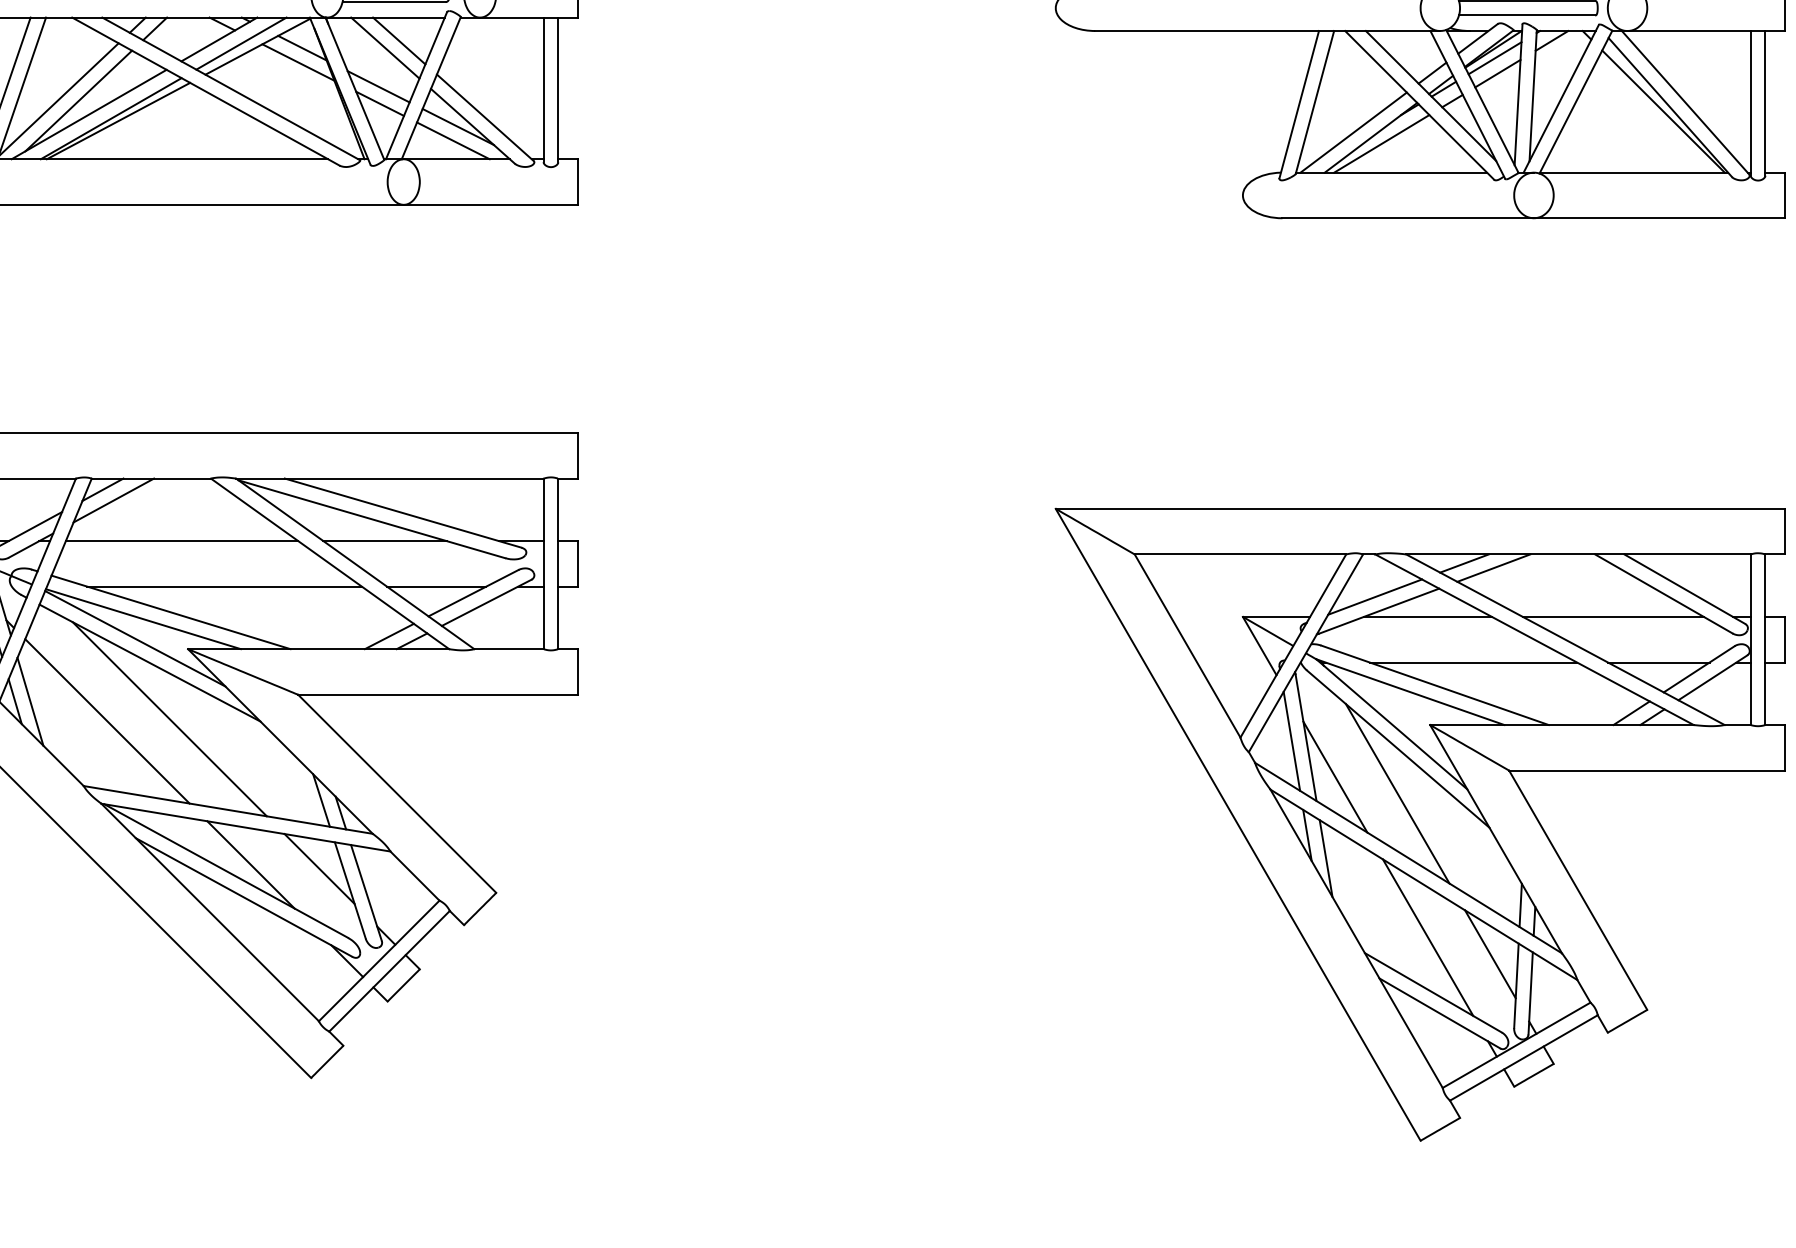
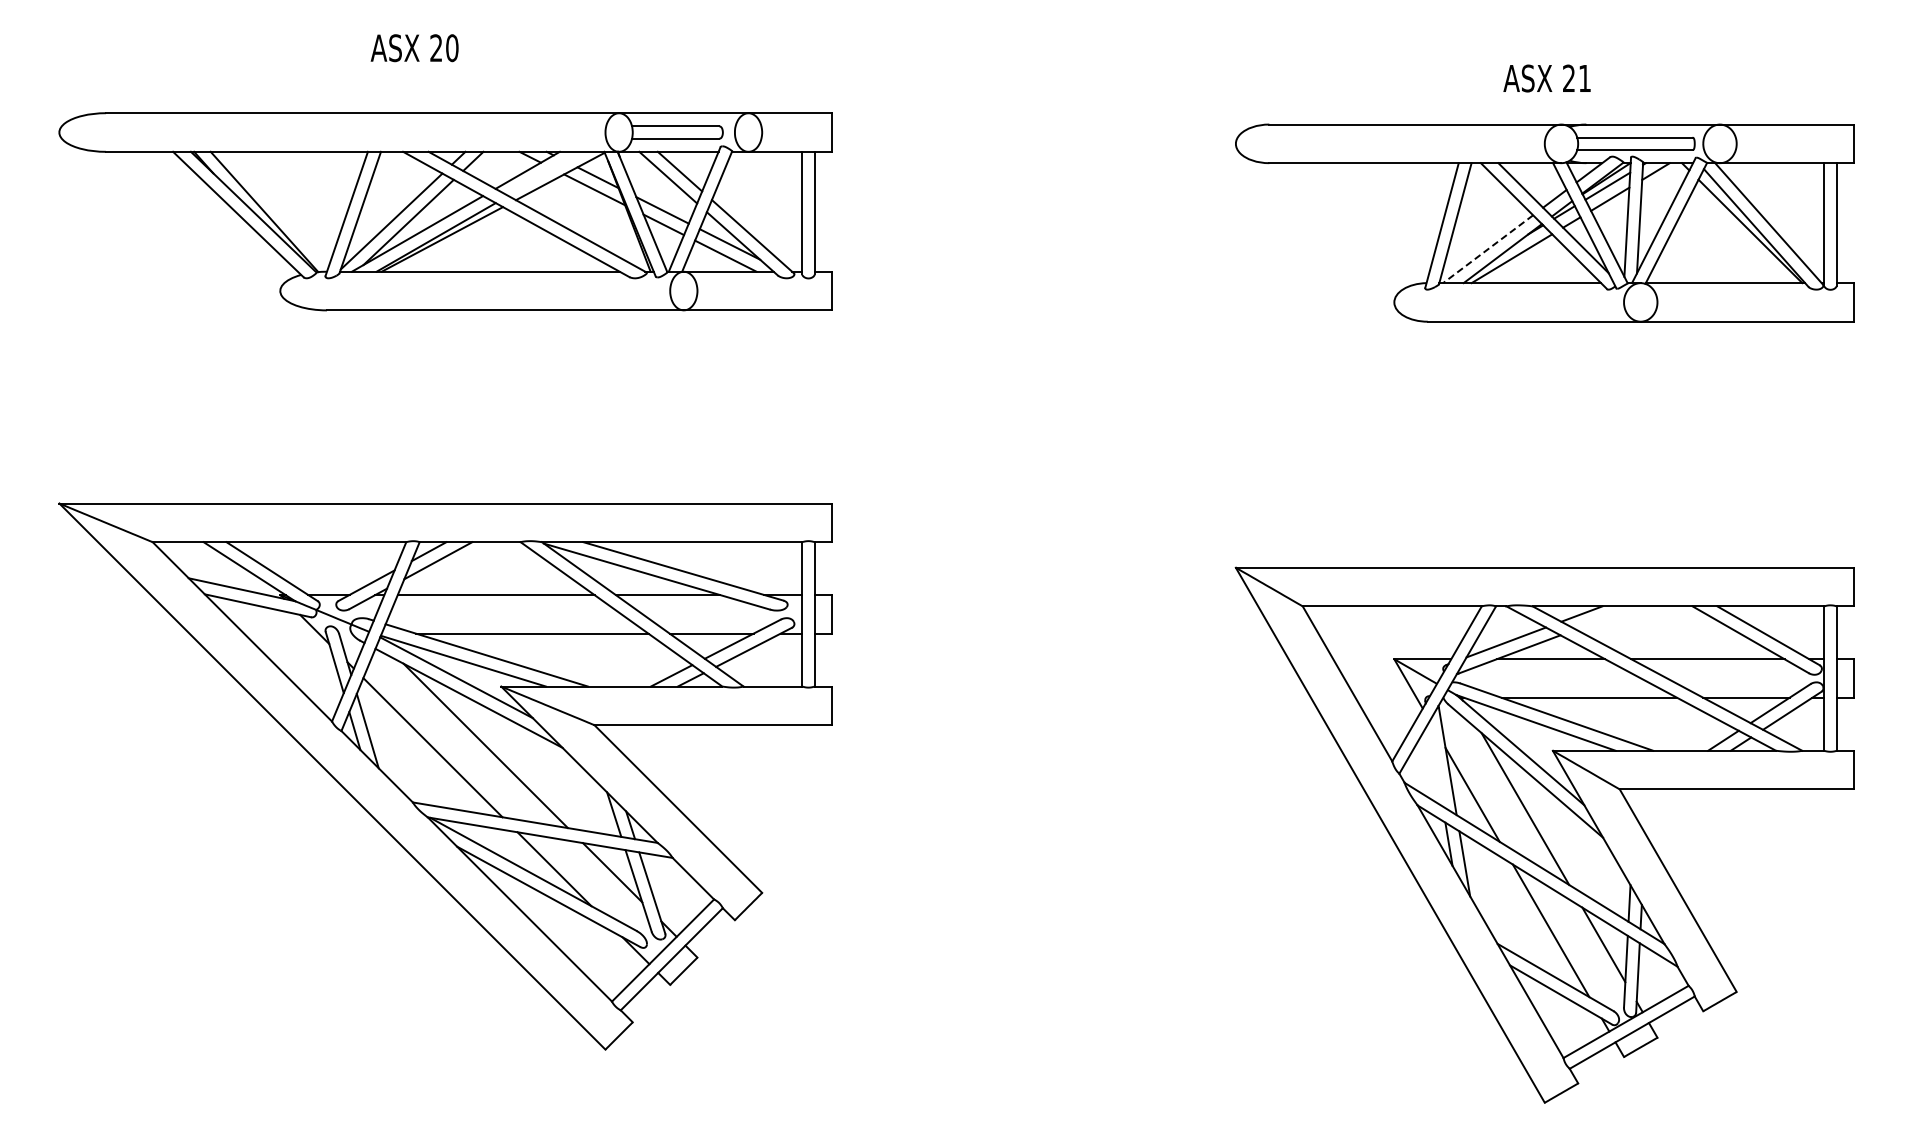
line: (241, 43) -> (546, 173), removed
line: (1352, 132) -> (1487, 249), solid -> dashed
line: (1493, 567) -> (1606, 617), removed
line: (1291, 741) -> (1435, 764), removed

